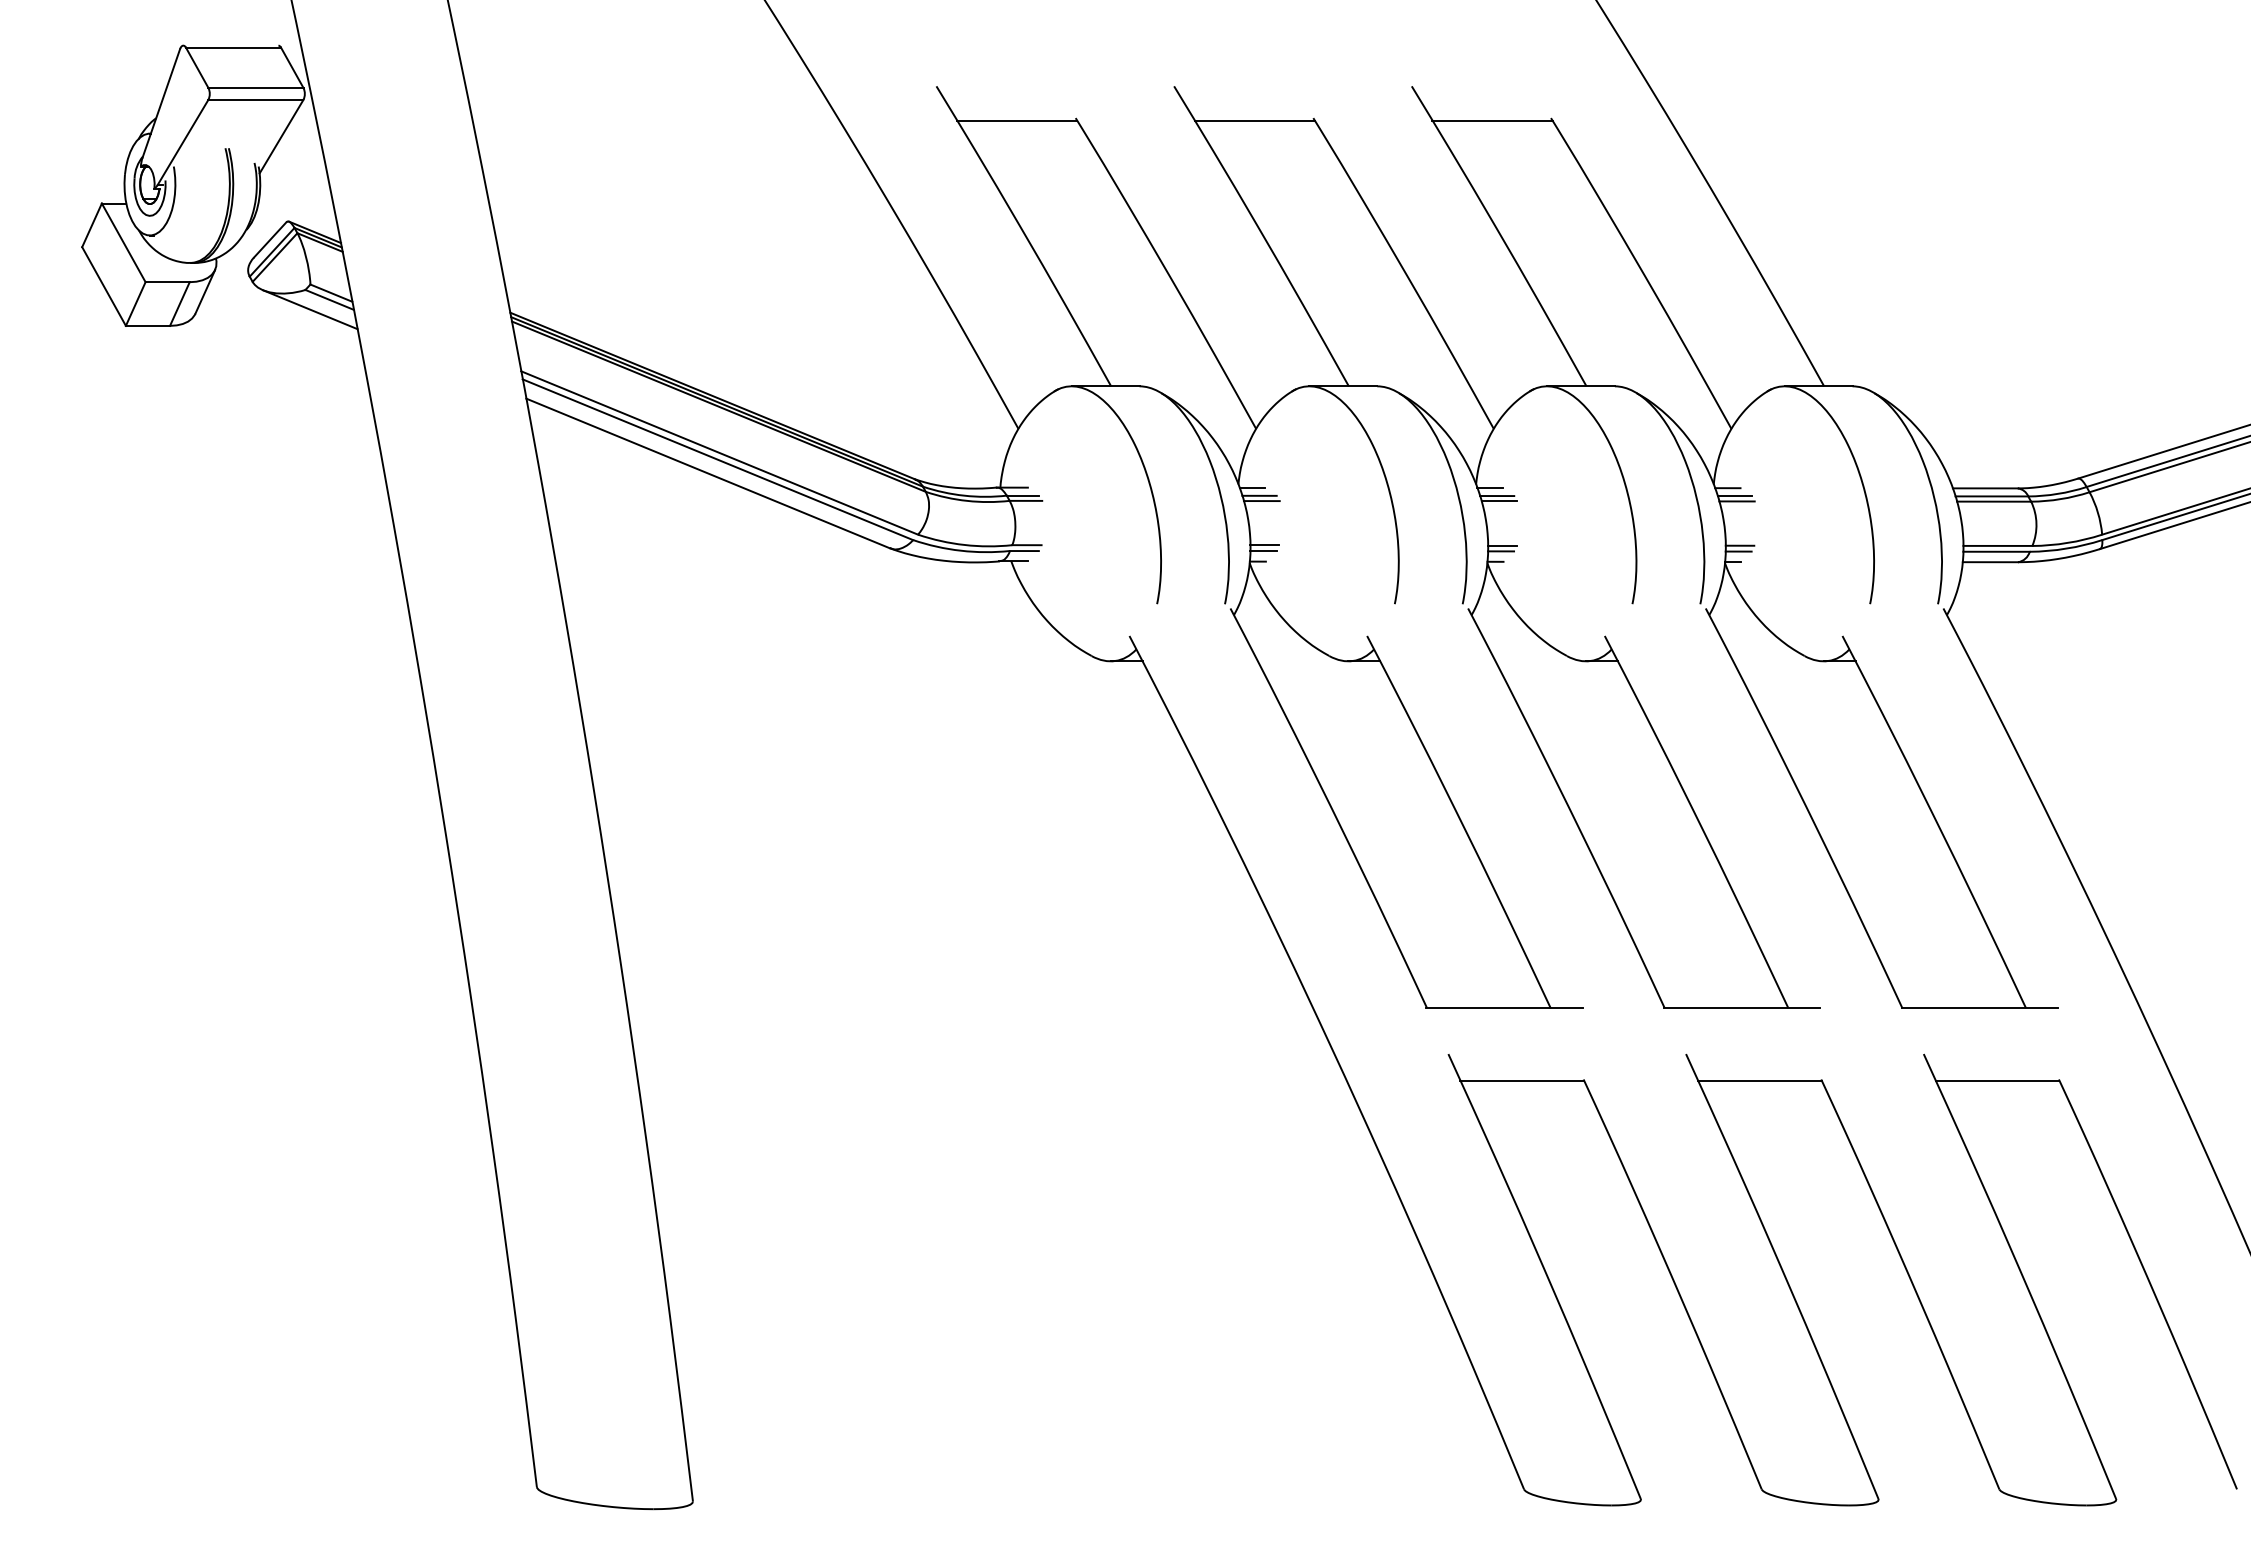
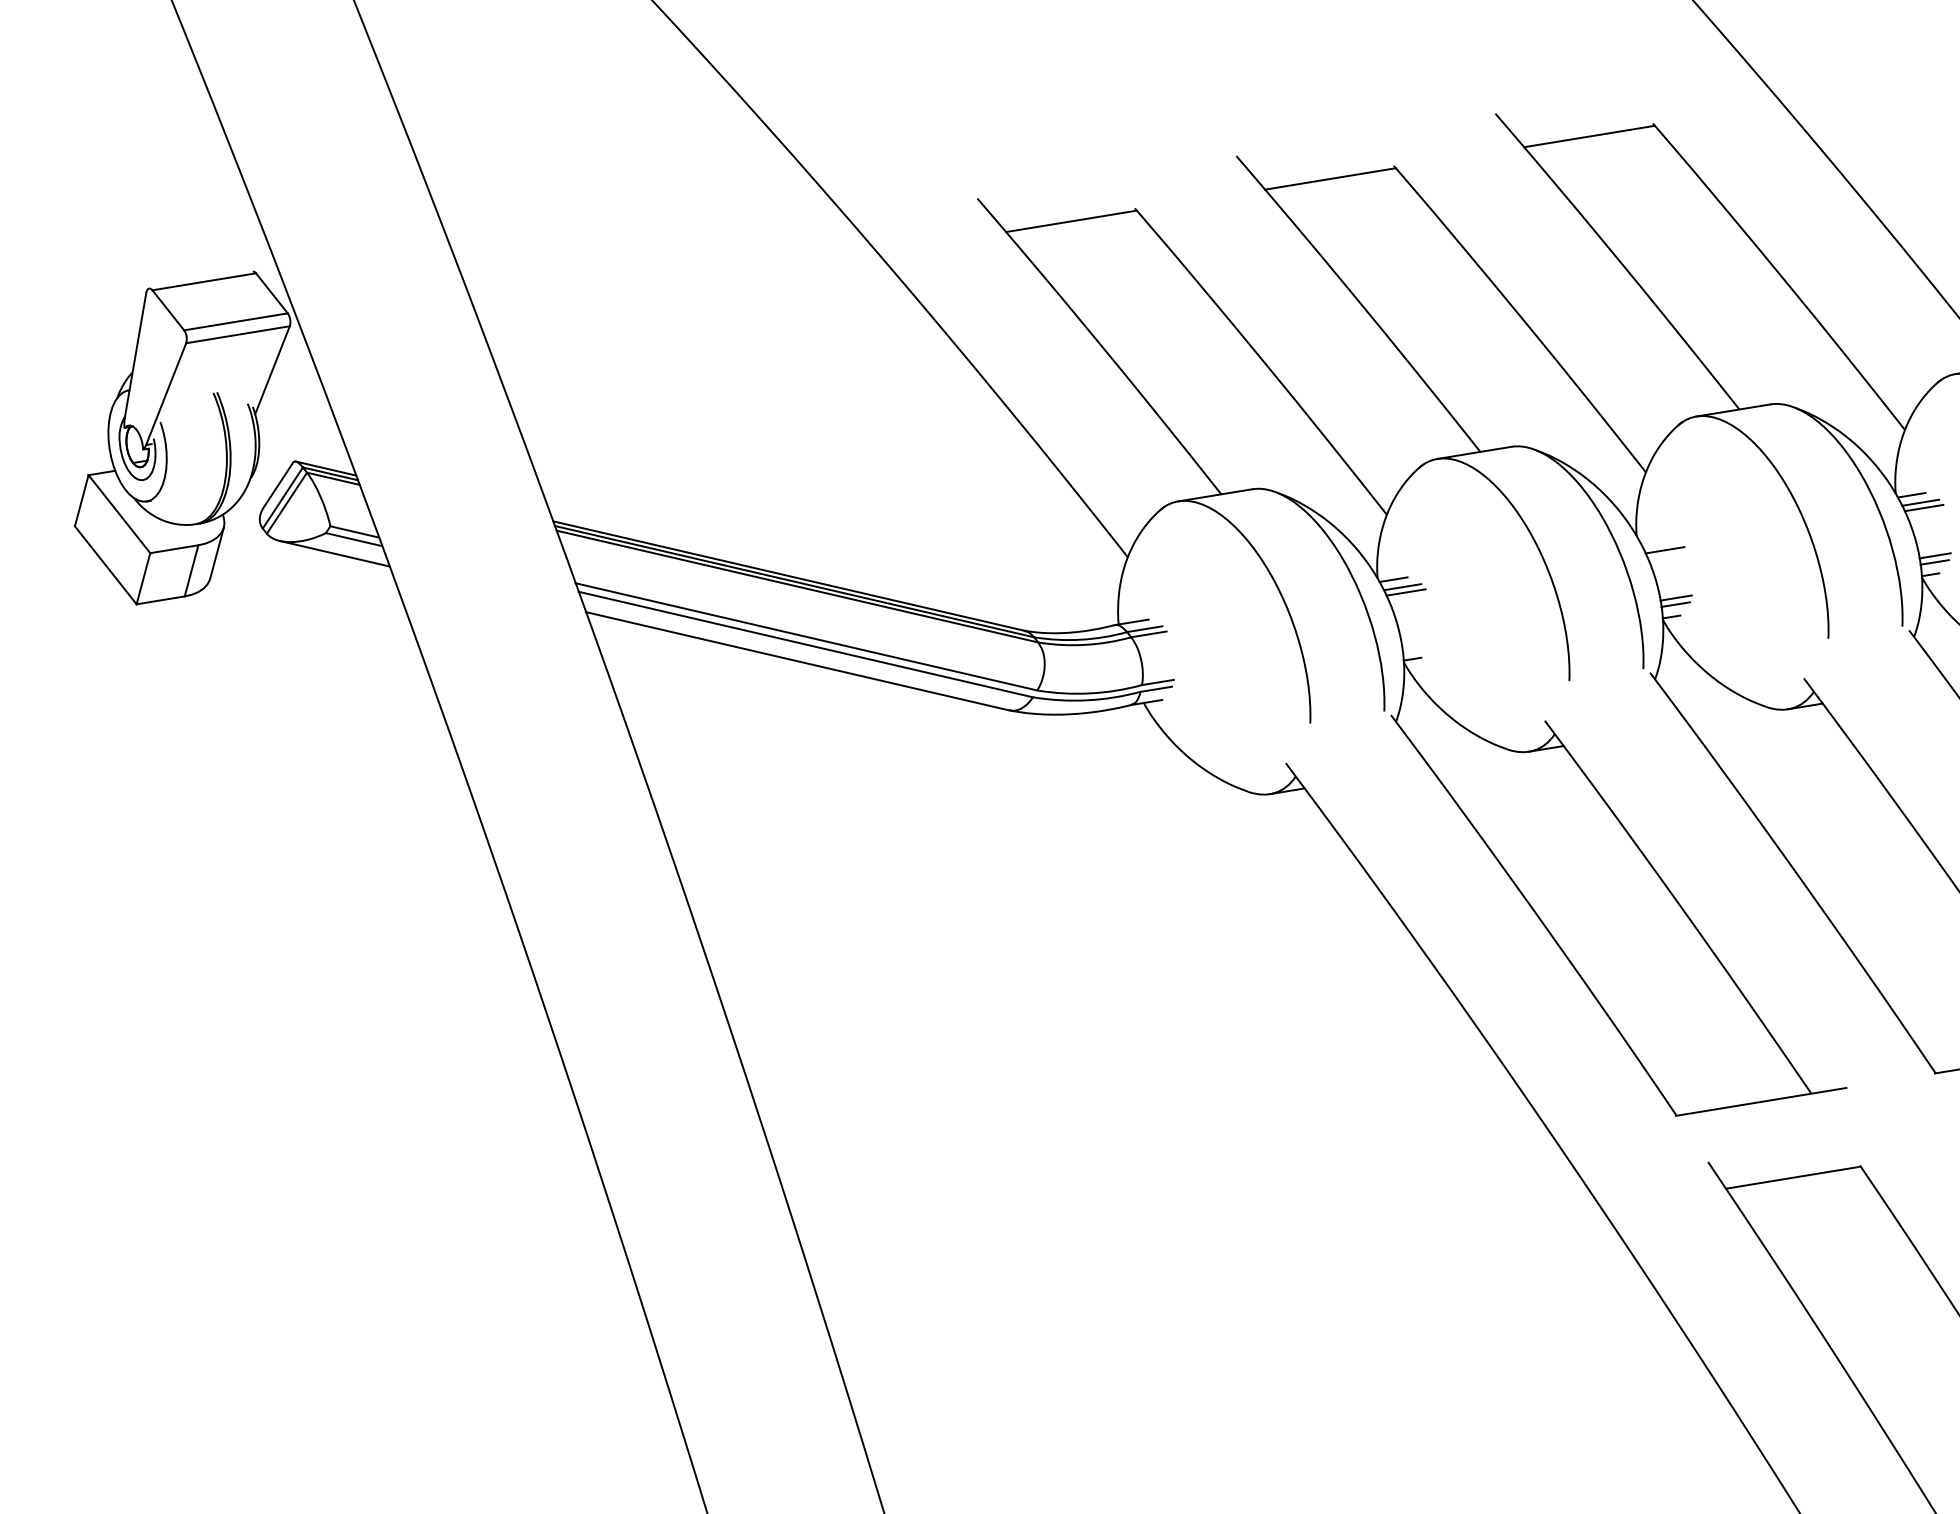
line: (1489, 488) -> (1651, 538), removed
line: (1497, 496) -> (1662, 545), removed
line: (1264, 545) -> (1416, 640), removed
line: (1263, 551) -> (1416, 647), removed

